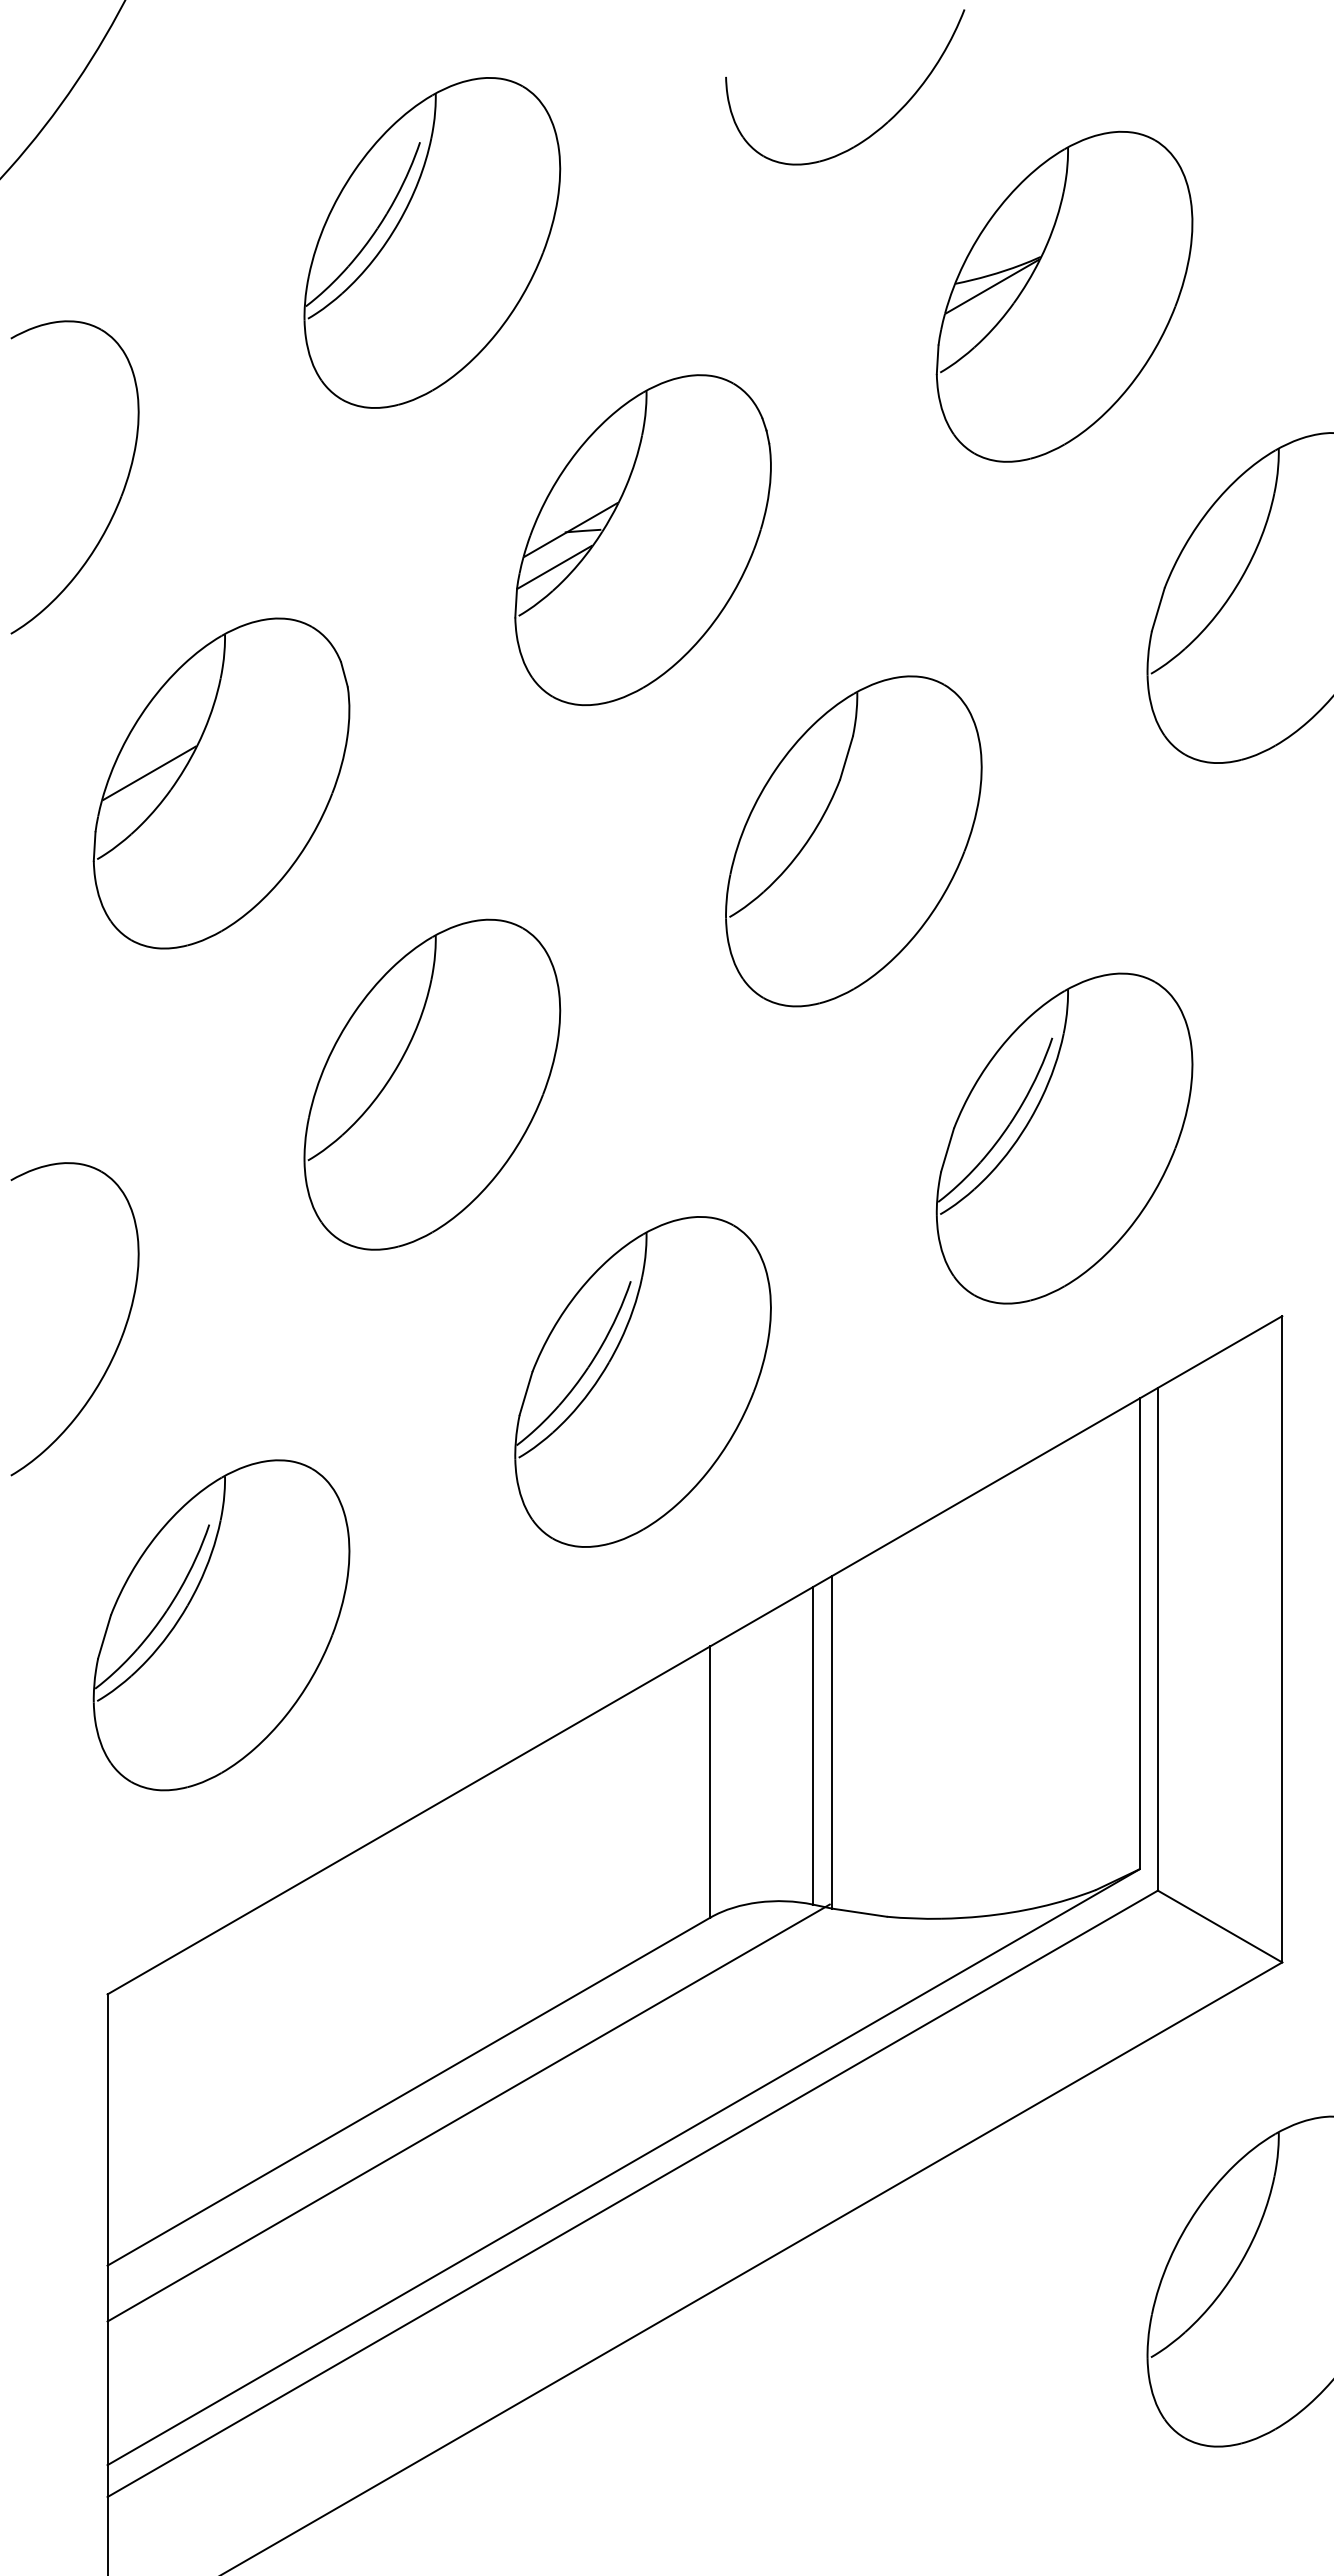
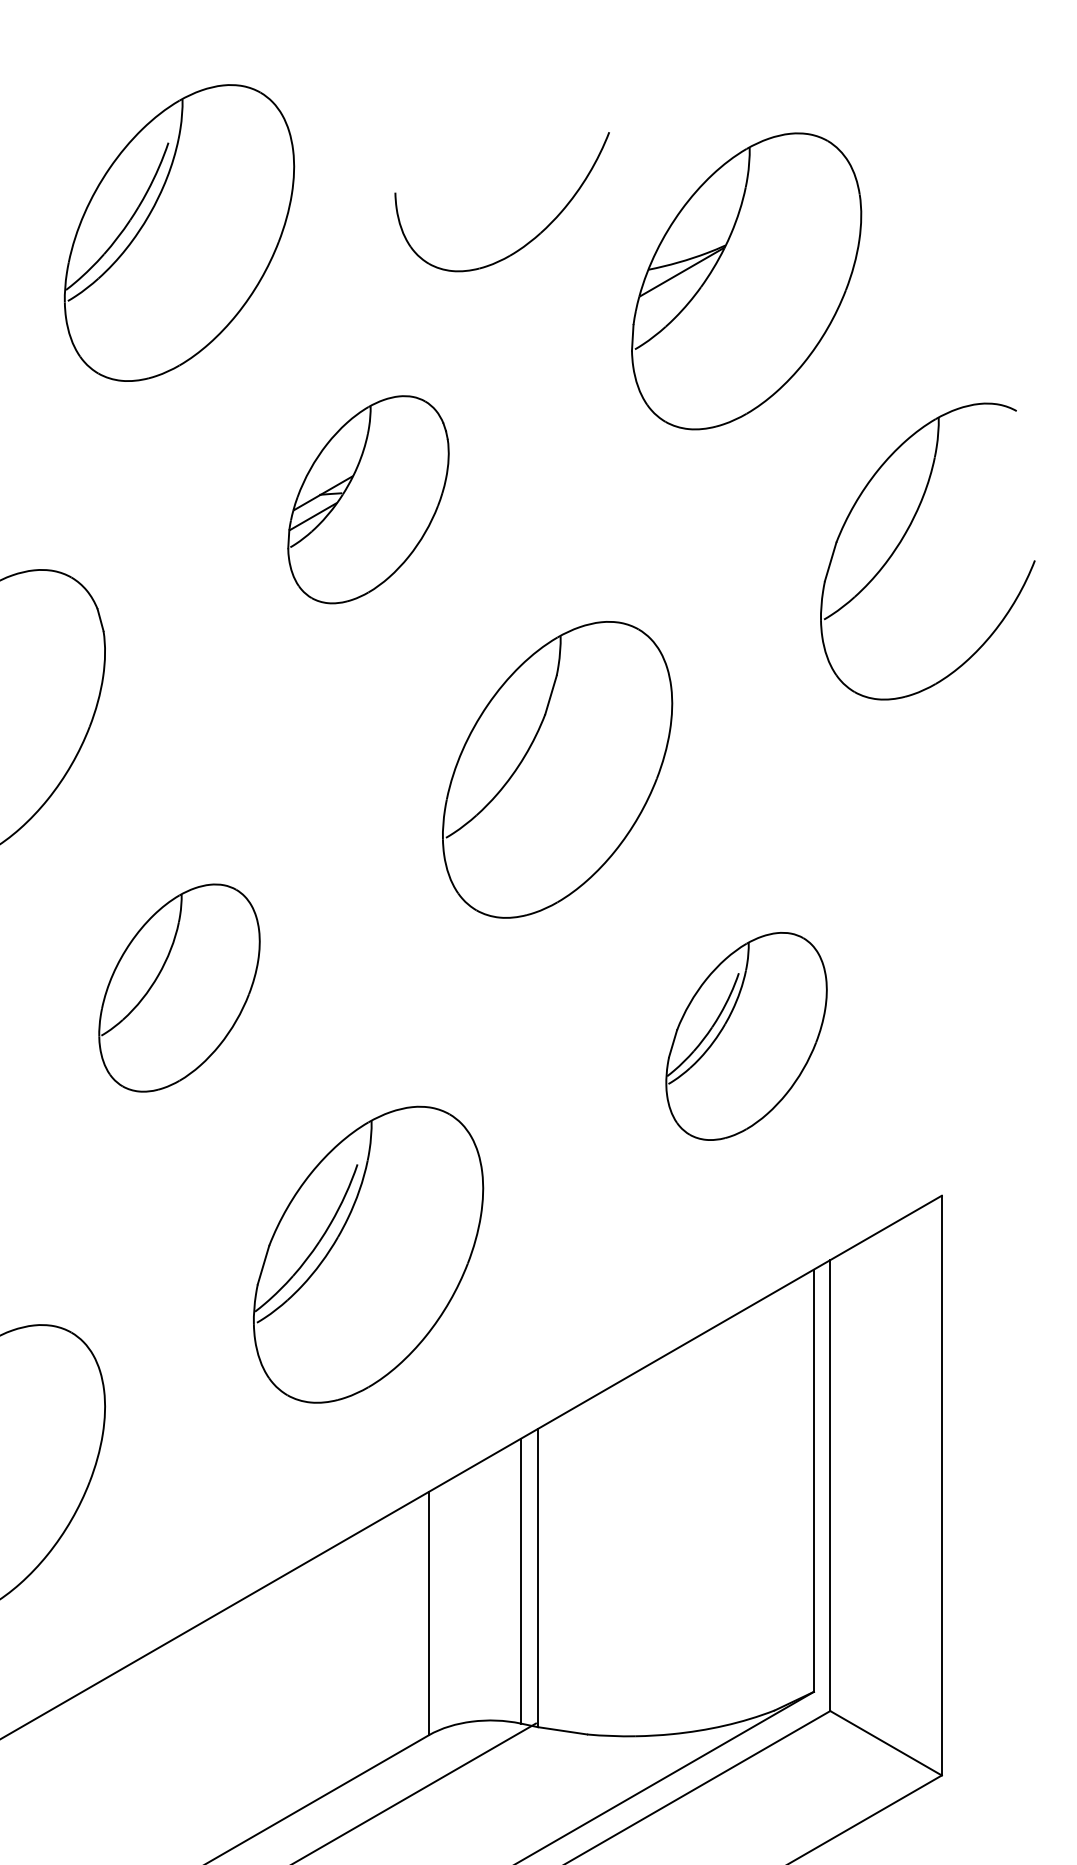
part: (878, 128) -> (532, 238), moved
part: (642, 540) -> (367, 499), size x0.7
part: (432, 1084) -> (179, 987), size x0.7
part: (1064, 1138) -> (746, 1036), size x0.7

